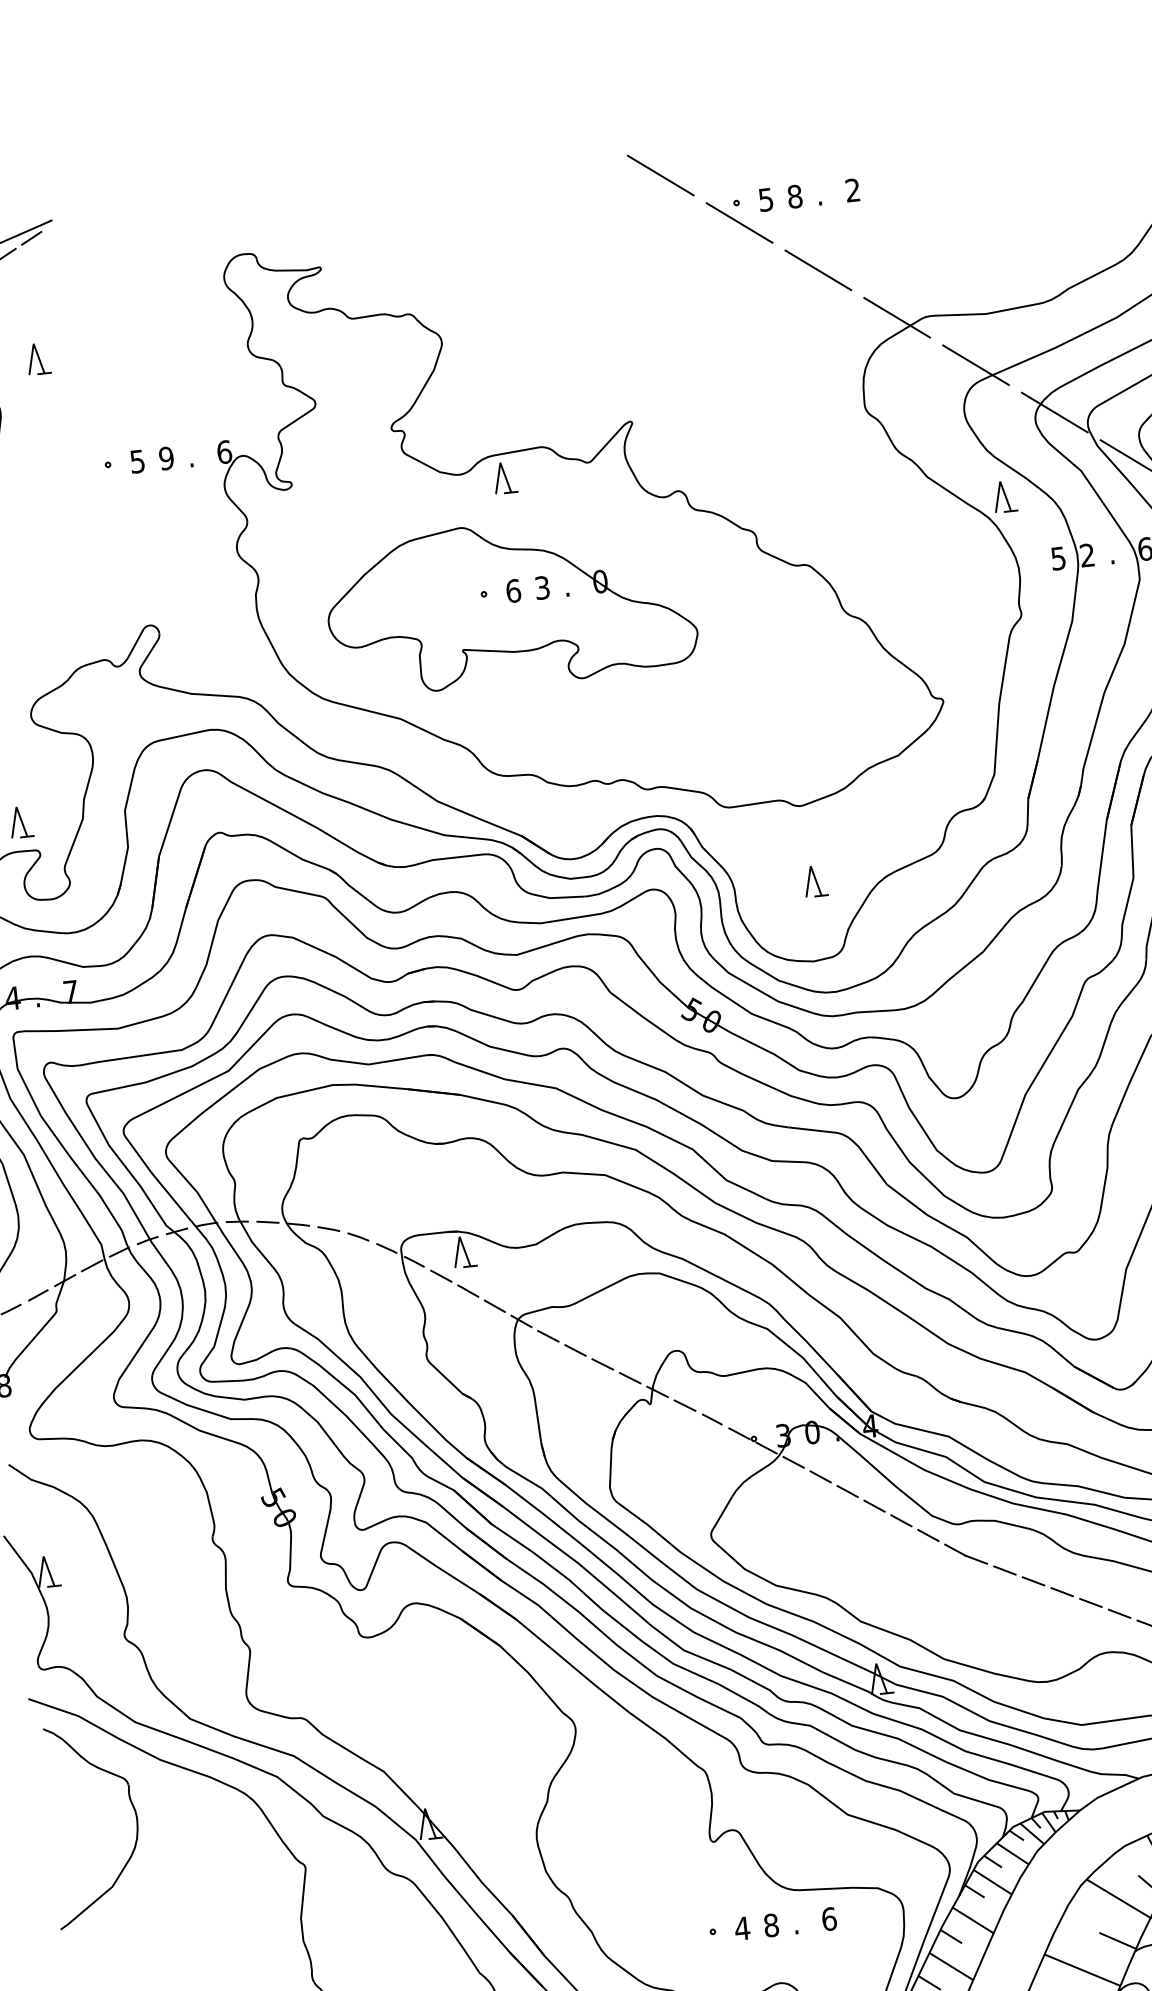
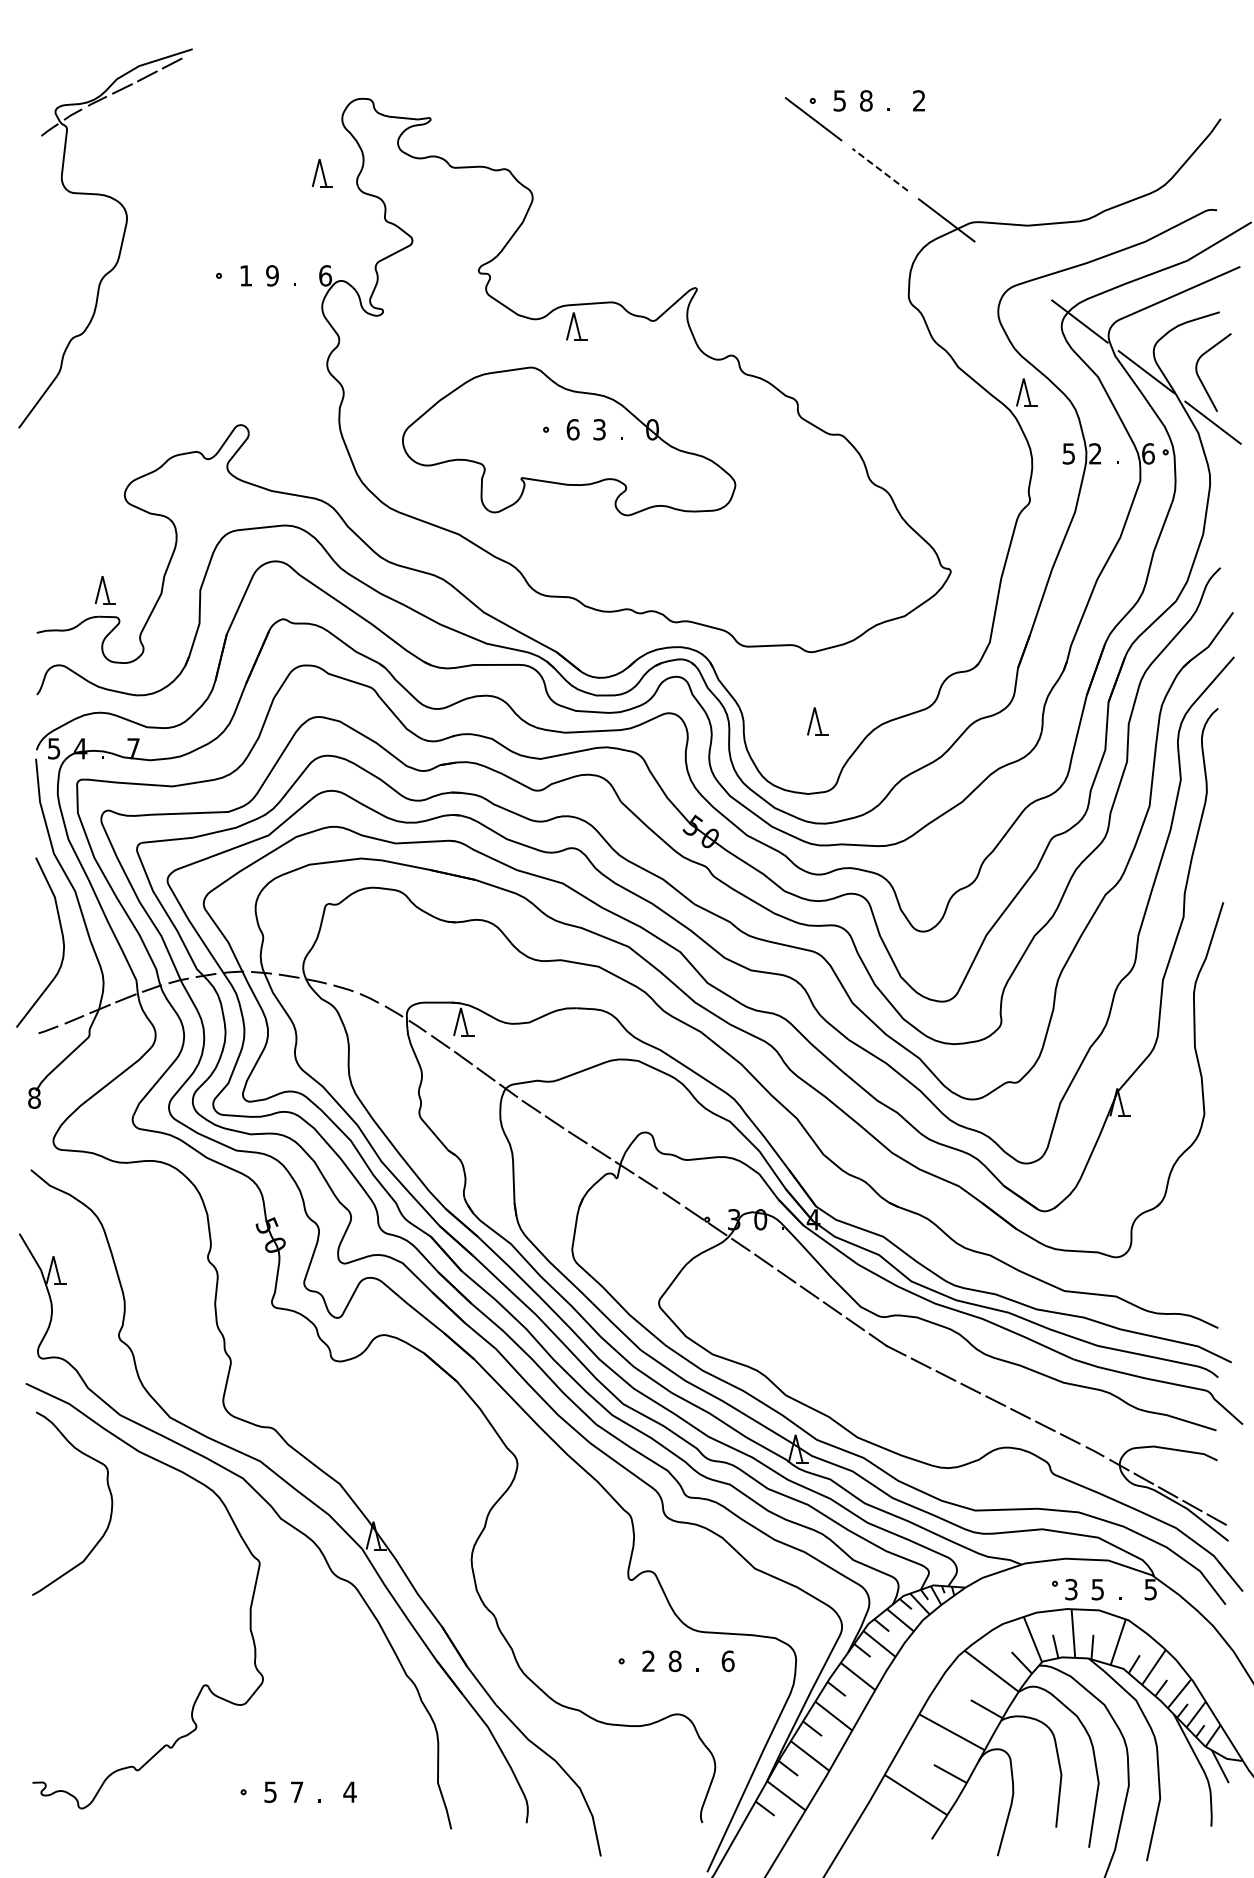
line: (660, 175) -> (746, 68), removed
line: (818, 270) -> (880, 169), solid -> dashed
part: (37, 359) -> (321, 173), moved
line: (976, 364) -> (1013, 270), removed
text: (137, 461) -> (245, 275), 5 -> 1
text: (742, 1927) -> (648, 1660), 4 -> 2

